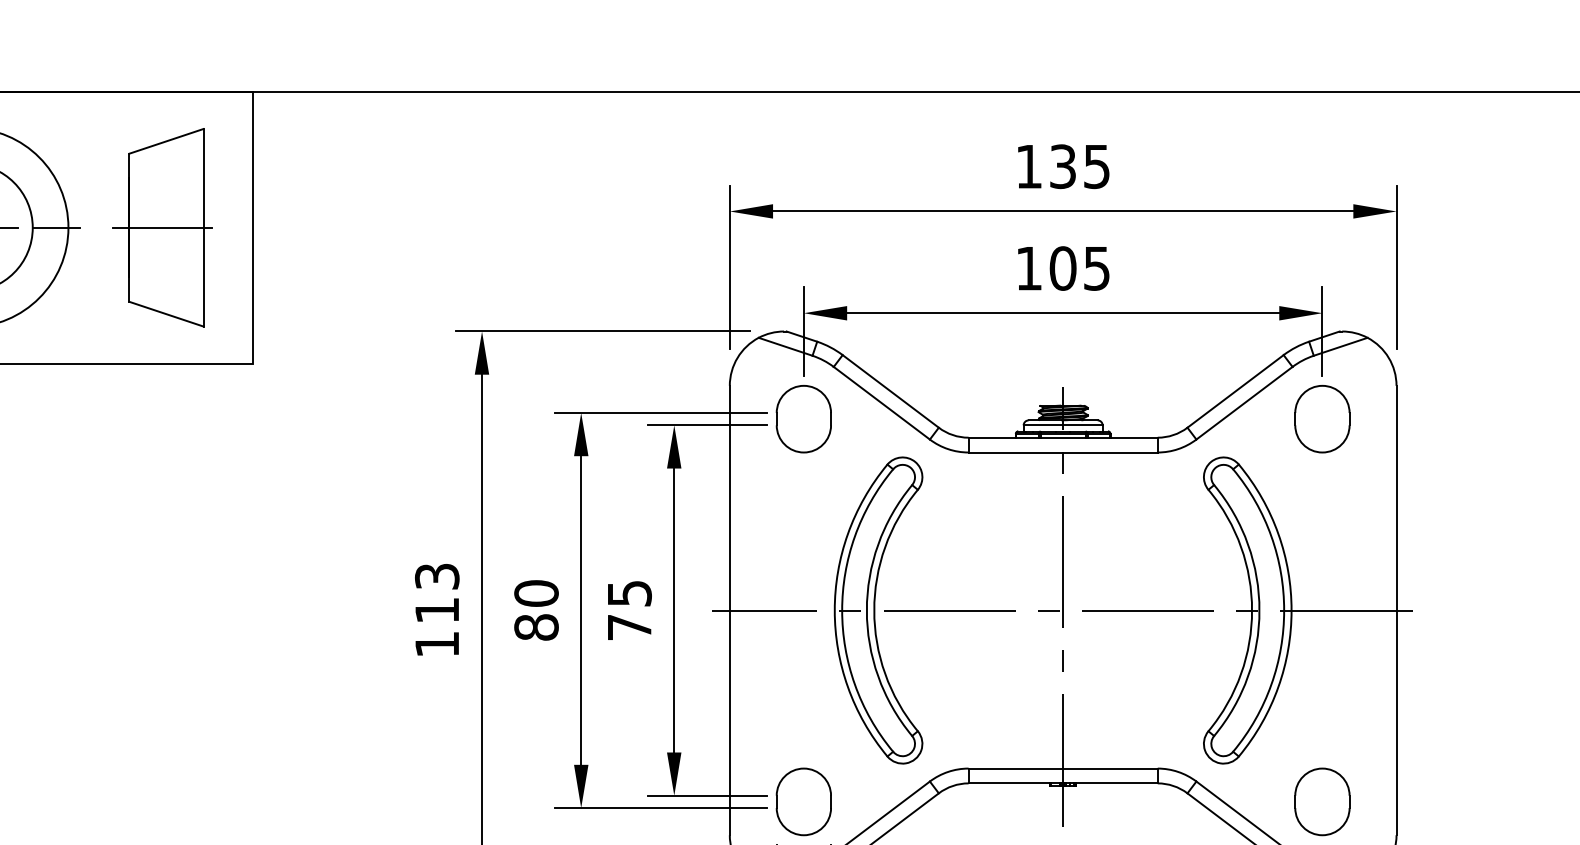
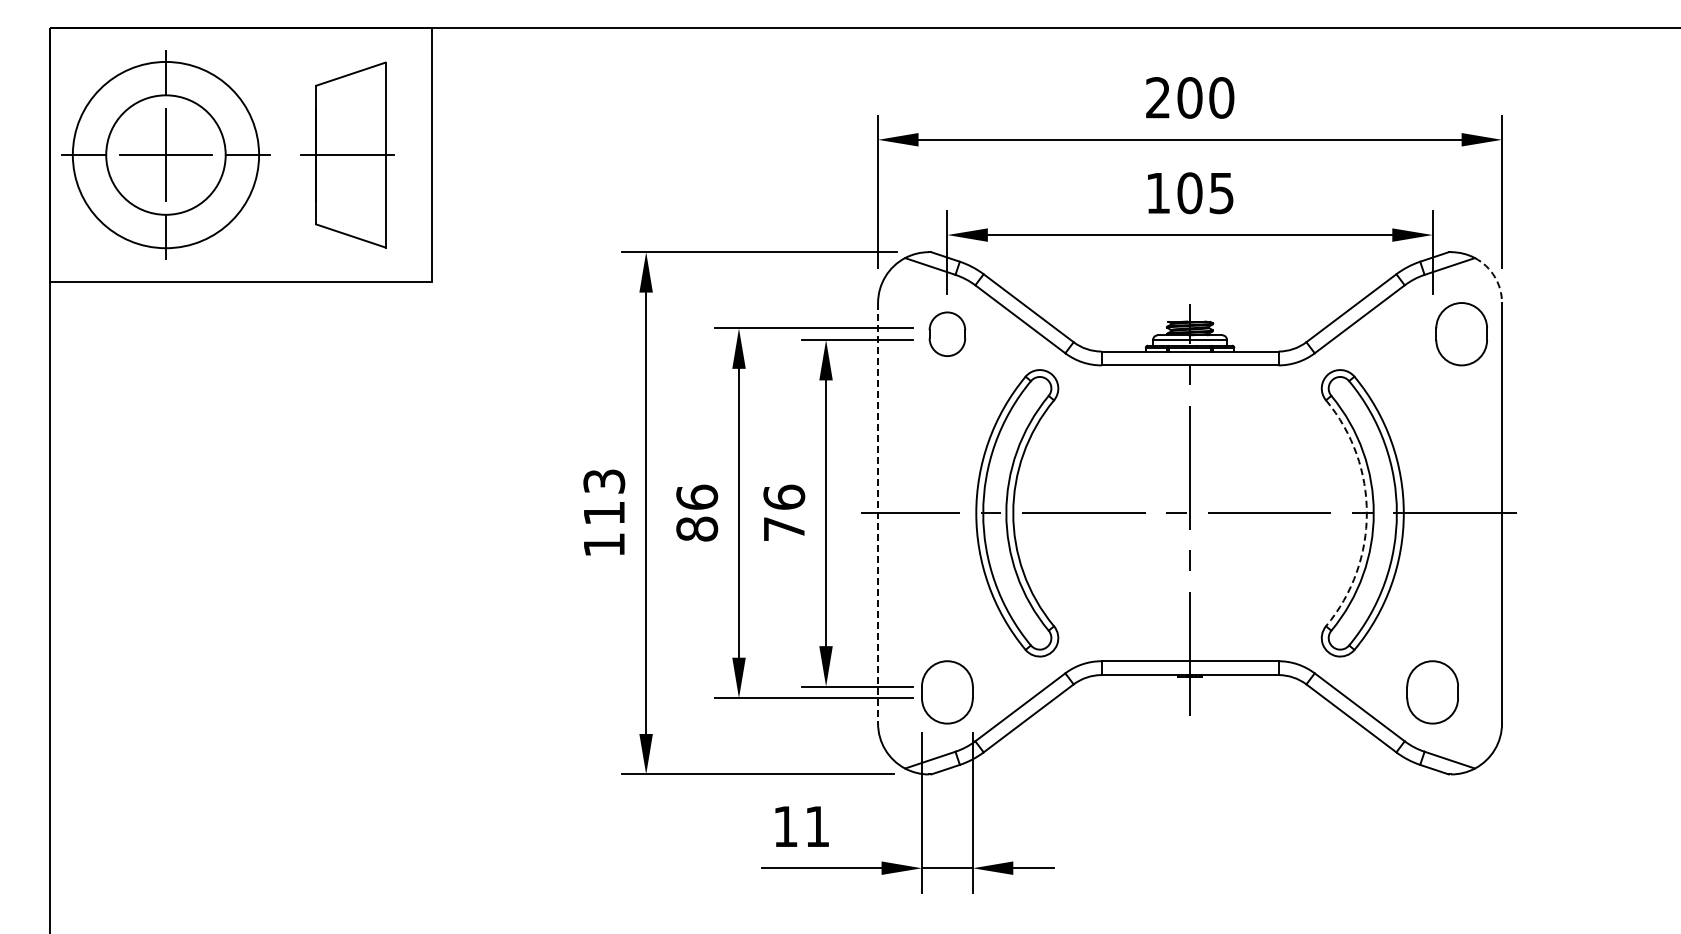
text: (1063, 166) -> (1190, 97), 135 -> 200
arc: (1388, 357) -> (1494, 276), solid -> dashed
part: (803, 419) -> (947, 334), size x0.7
part: (1322, 419) -> (1461, 334), moved
text: (535, 592) -> (696, 496), 80 -> 86
text: (629, 592) -> (784, 496), 75 -> 76
line: (730, 610) -> (878, 513), solid -> dashed
arc: (1251, 610) -> (1366, 513), solid -> dashed

